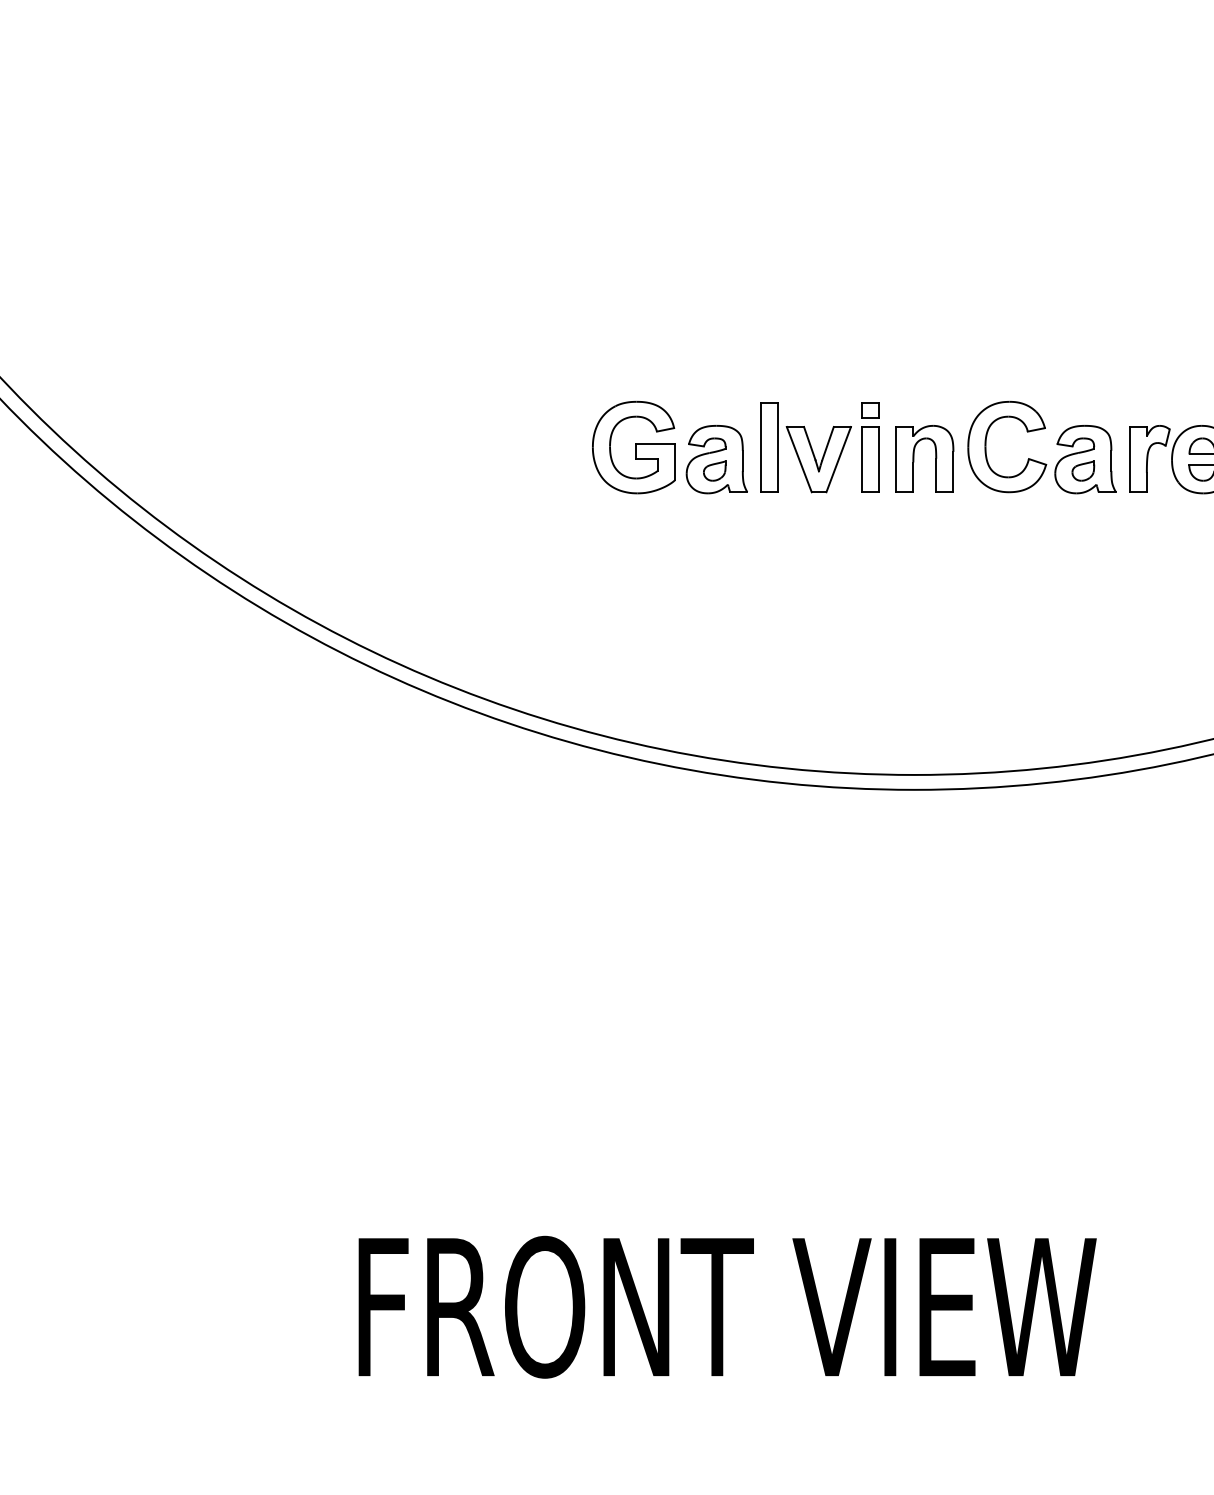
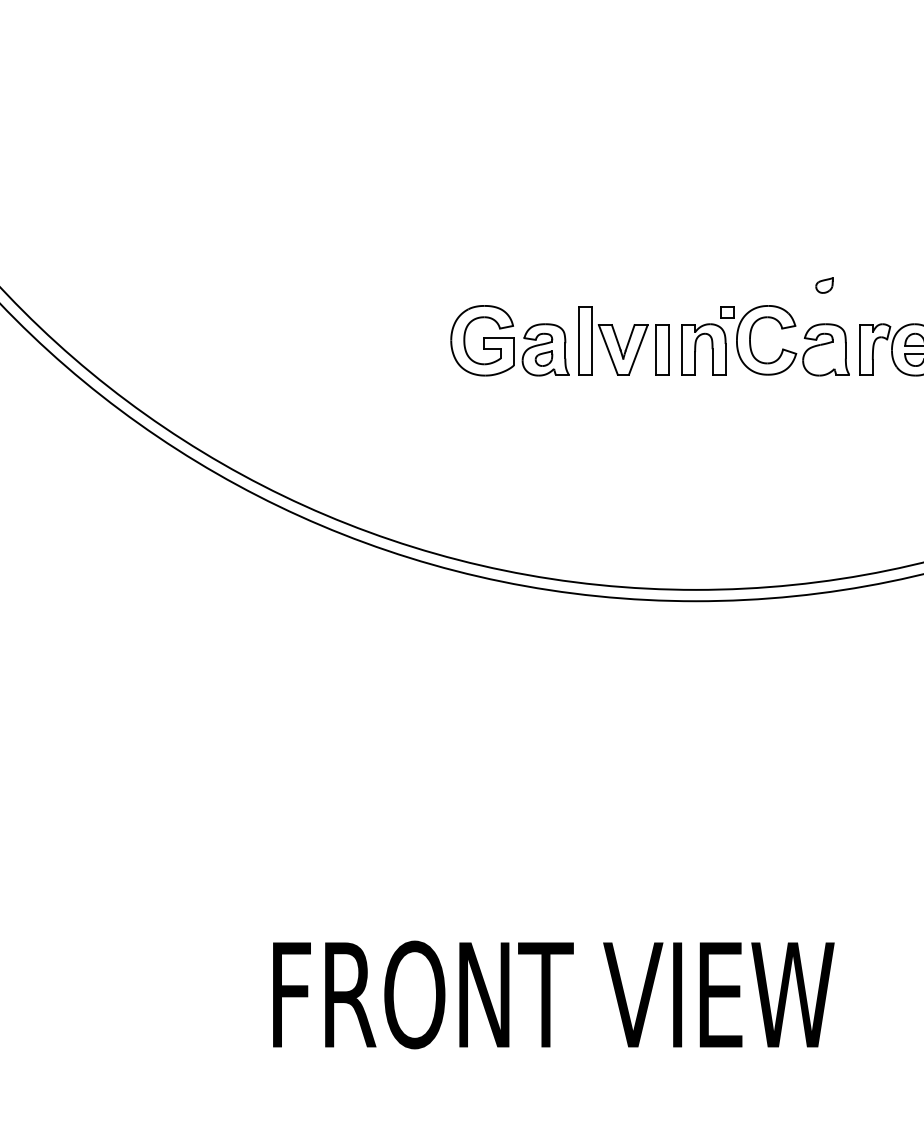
part: (870, 410) -> (727, 312), moved
part: (1083, 470) -> (824, 285), moved

